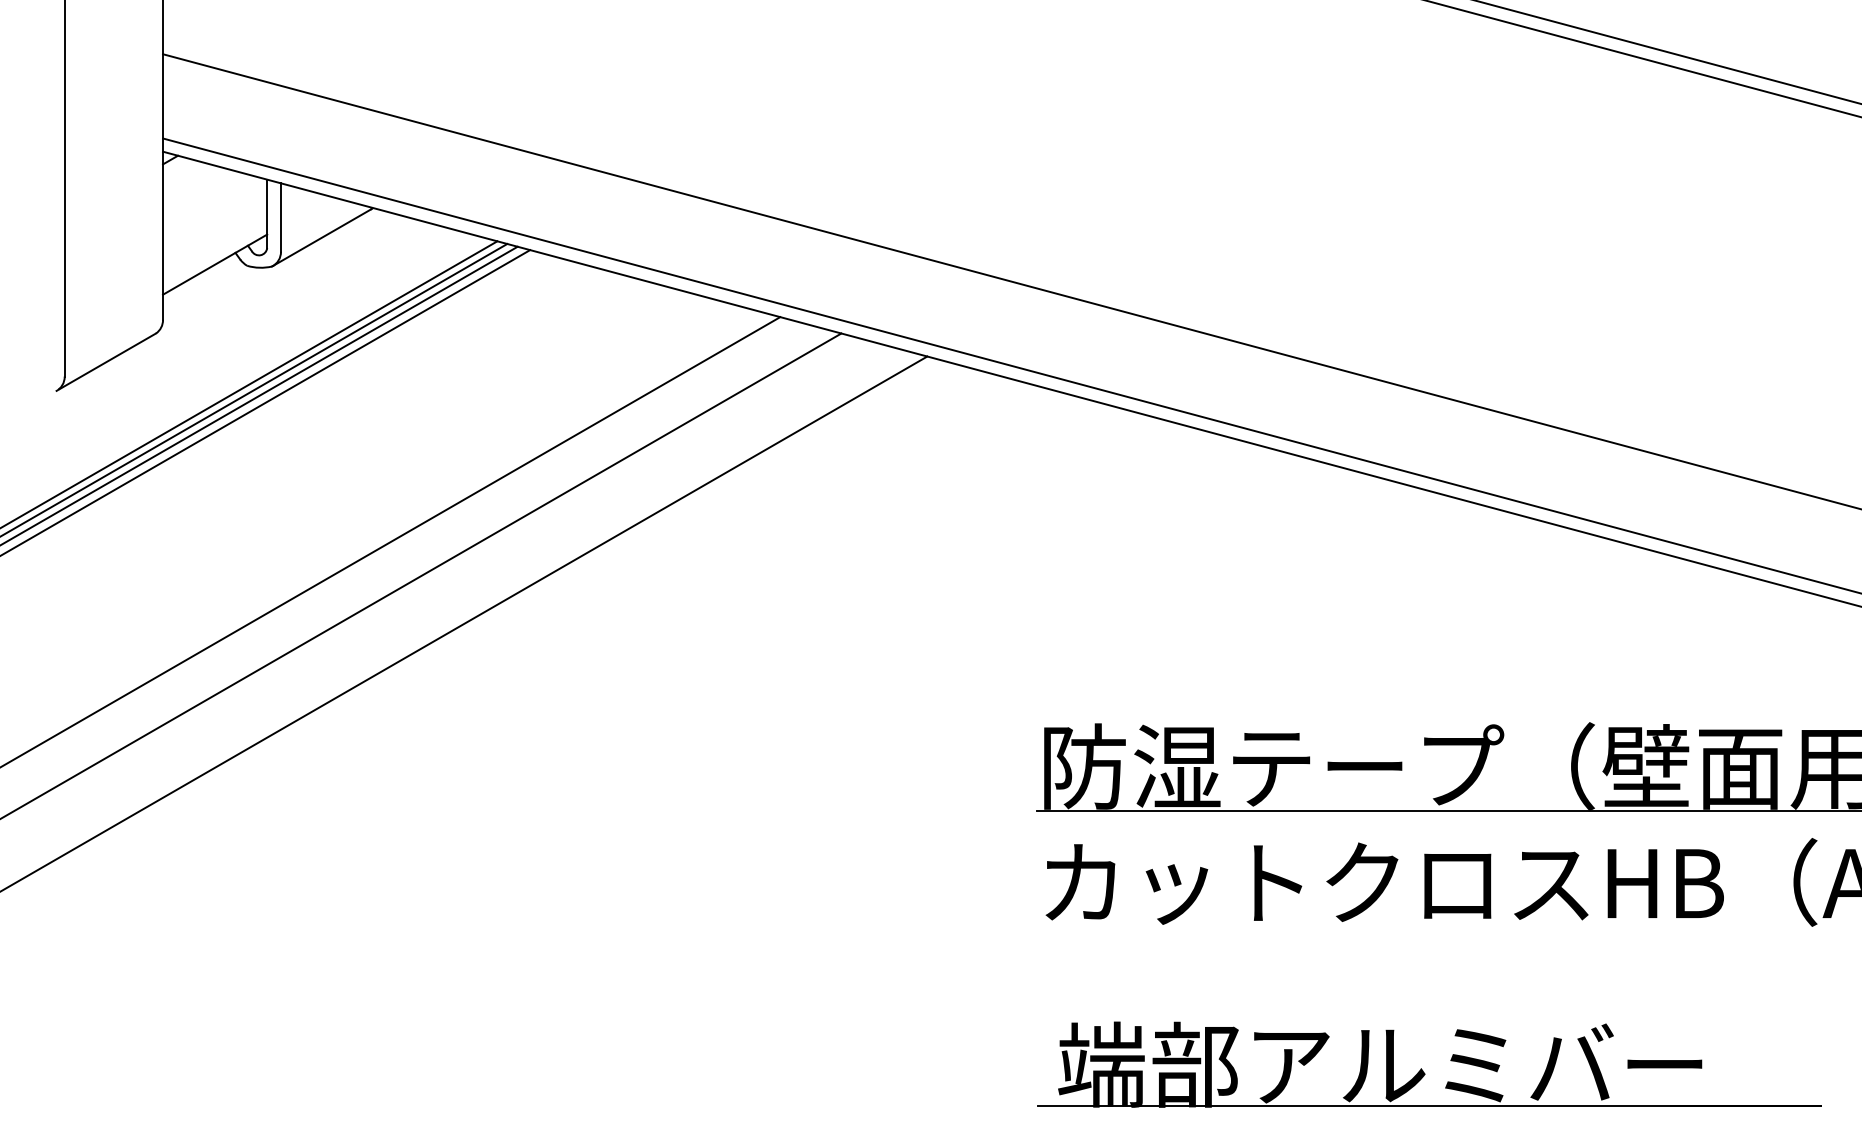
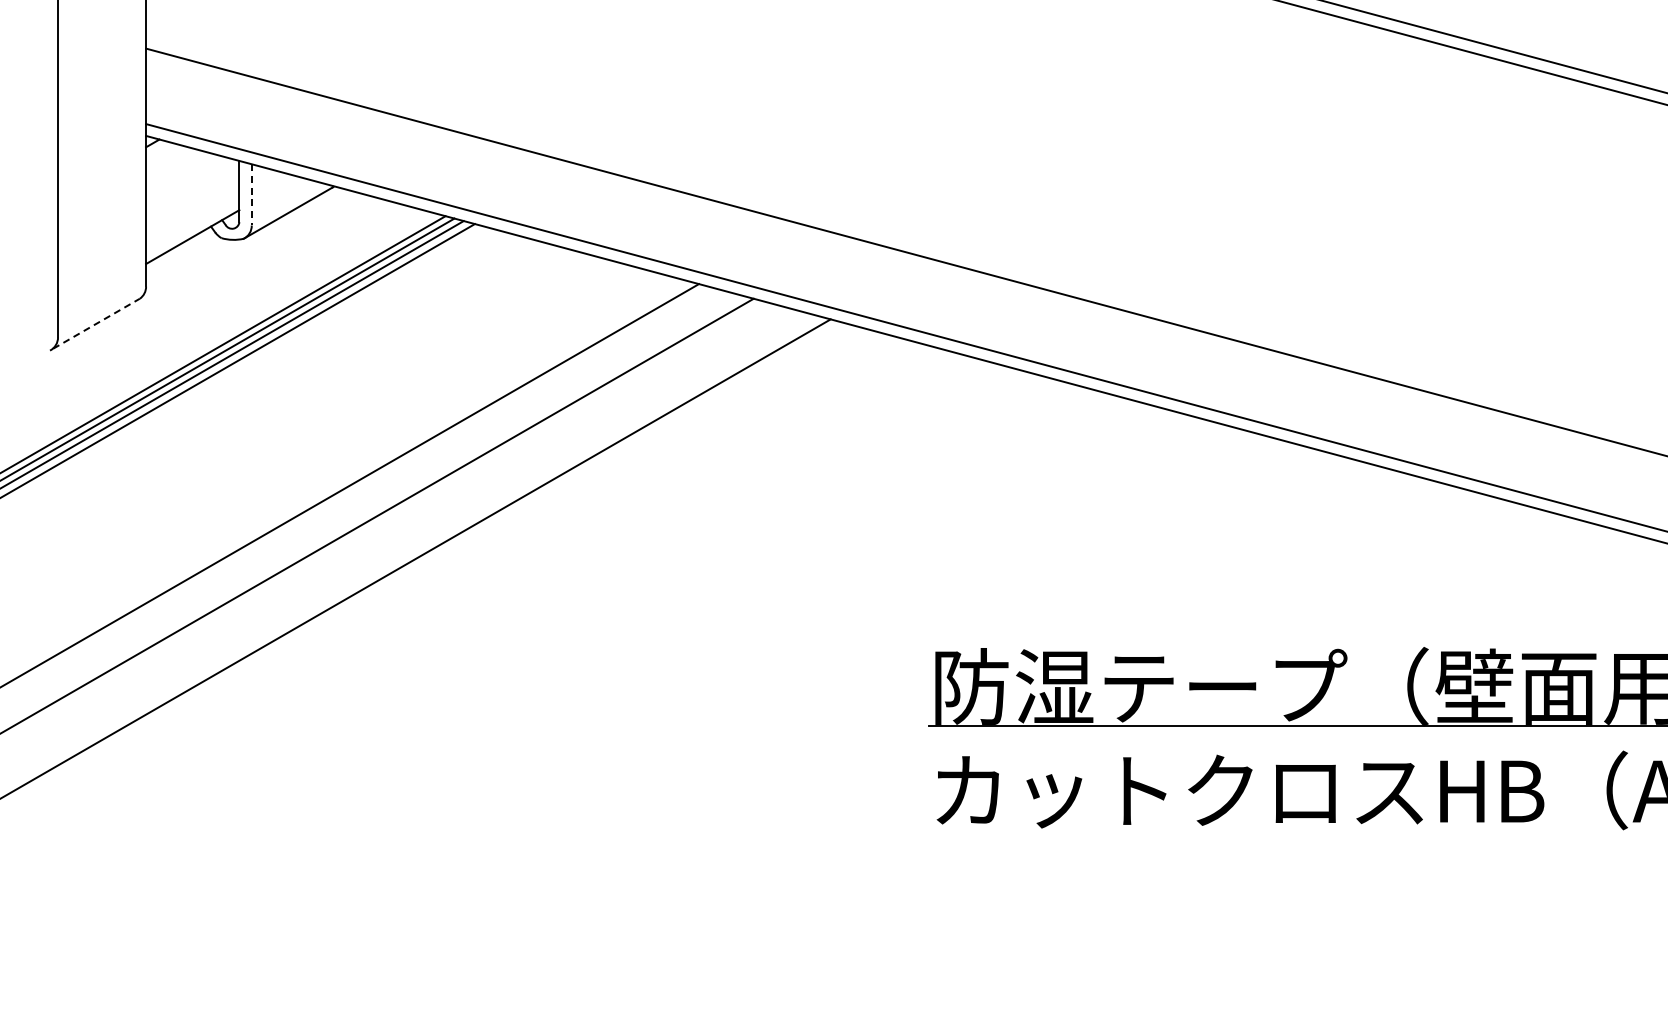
line: (280, 217) -> (251, 194), solid -> dashed
line: (107, 361) -> (96, 323), solid -> dashed
part: (1421, 1067) -> (1273, 956), removed

